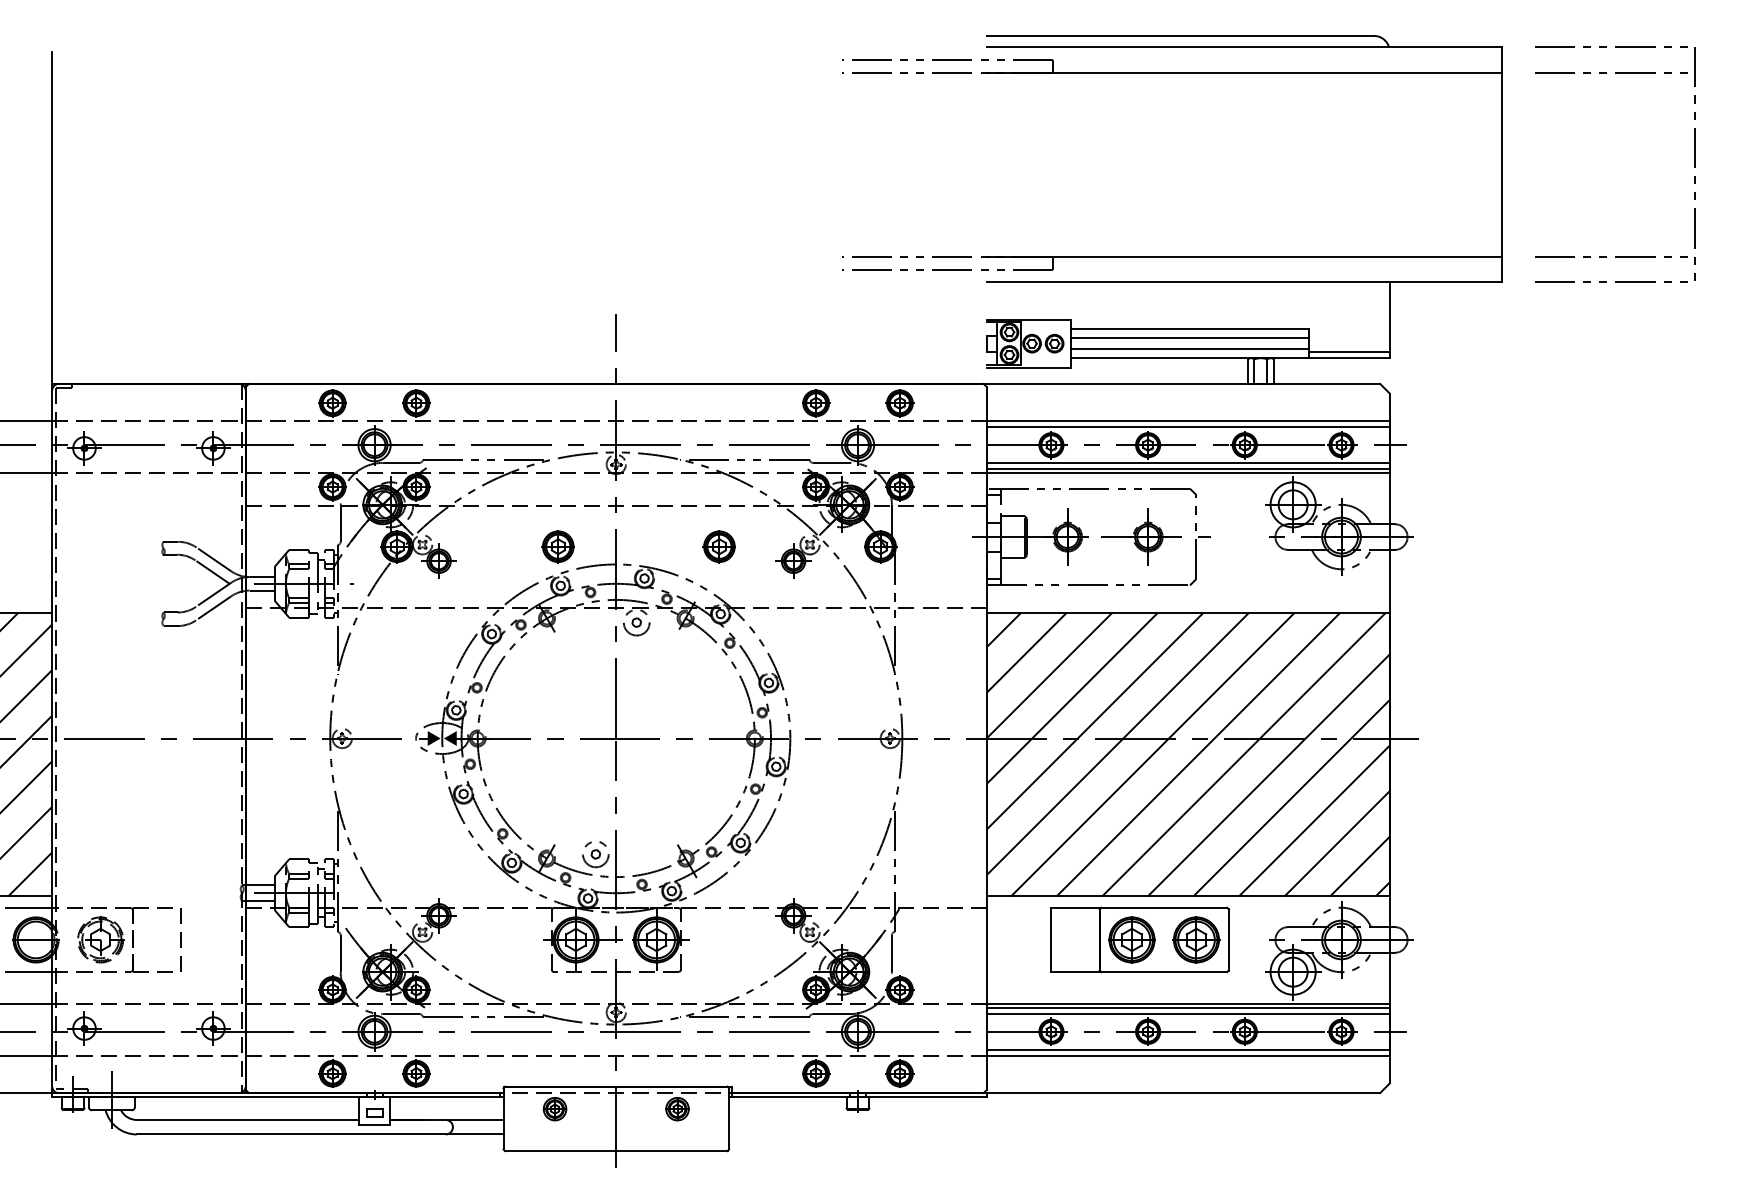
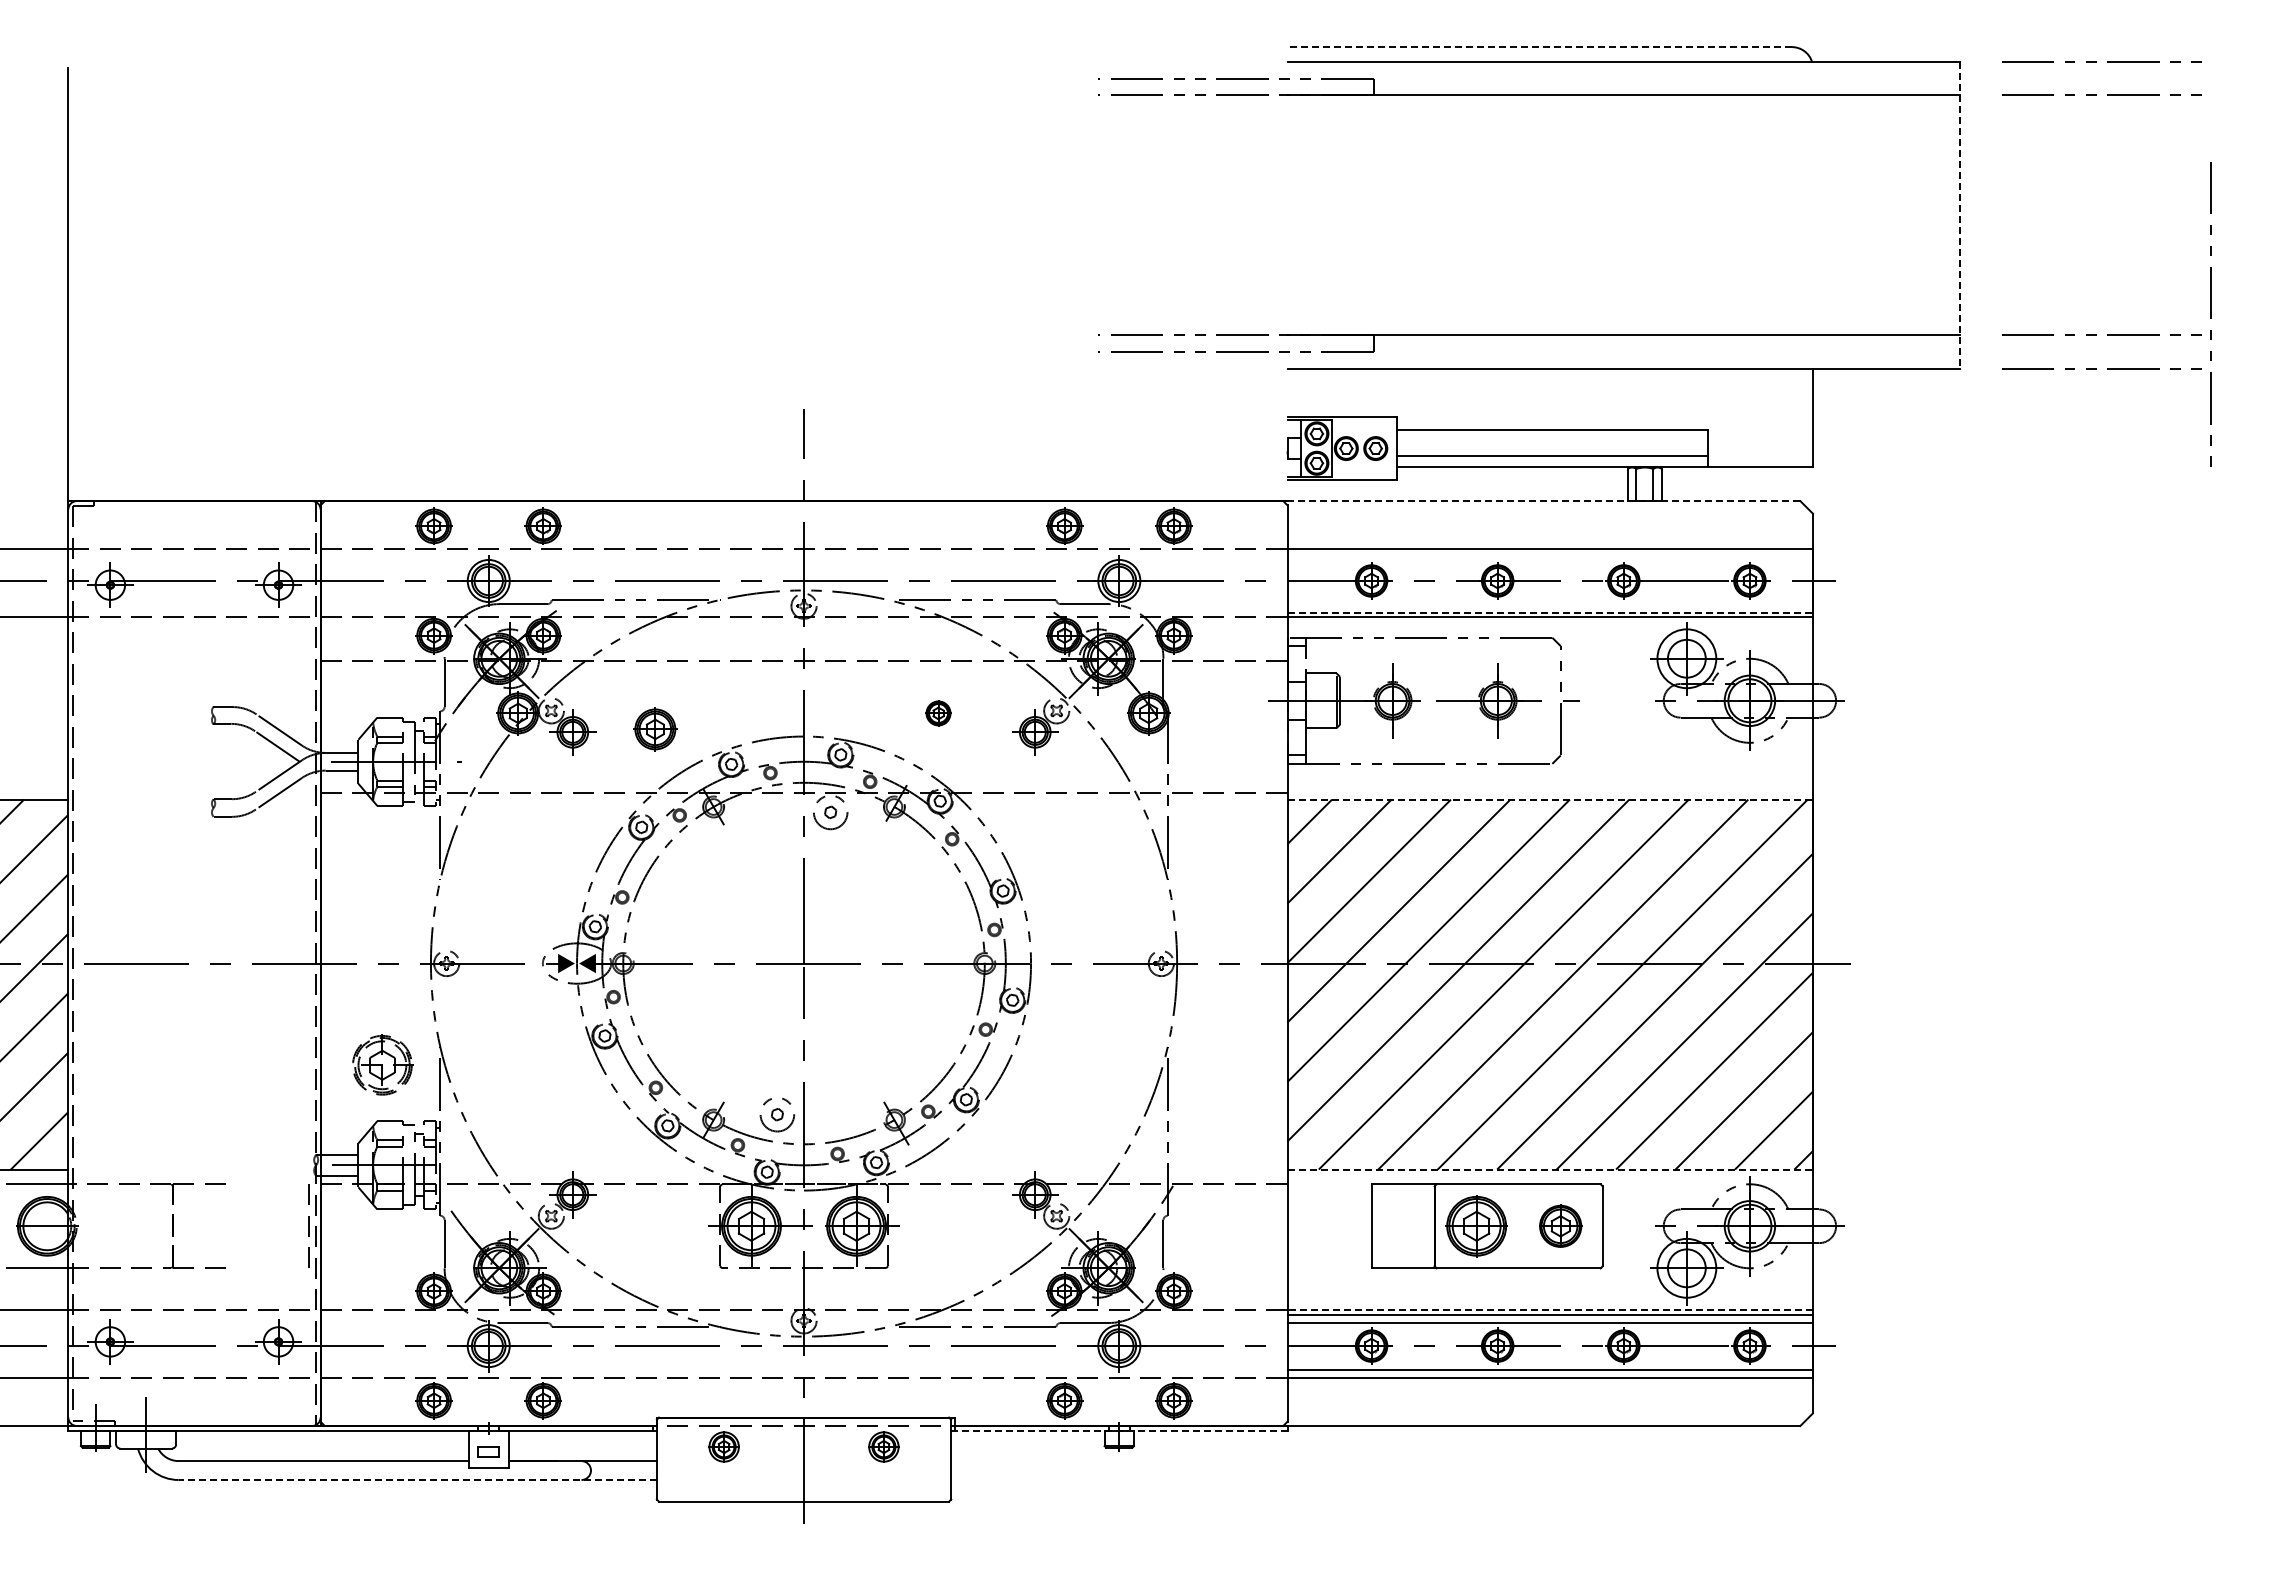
line: (1180, 36) -> (1539, 47), solid -> dashed
line: (1502, 164) -> (1959, 215), solid -> dashed
line: (1694, 164) -> (2210, 314), moved
line: (1189, 338) -> (1551, 441), removed
line: (1348, 352) -> (1759, 459), removed
line: (1183, 384) -> (1543, 501), solid -> dashed
line: (1187, 427) -> (1549, 557), removed
line: (1187, 463) -> (1549, 604), removed
line: (1188, 469) -> (1550, 612), solid -> dashed
part: (558, 546) -> (655, 729), moved
part: (719, 546) -> (938, 713), size x0.6
line: (1188, 612) -> (1550, 799), solid -> dashed
line: (1188, 896) -> (1550, 1169), solid -> dashed
part: (100, 939) -> (382, 1064), moved
line: (181, 939) -> (308, 1225), moved
part: (1196, 940) -> (1560, 1226), size x0.7
line: (1188, 1004) -> (1550, 1310), solid -> dashed
line: (858, 1097) -> (1119, 1431), solid -> dashed
line: (319, 1134) -> (417, 1480), solid -> dashed

